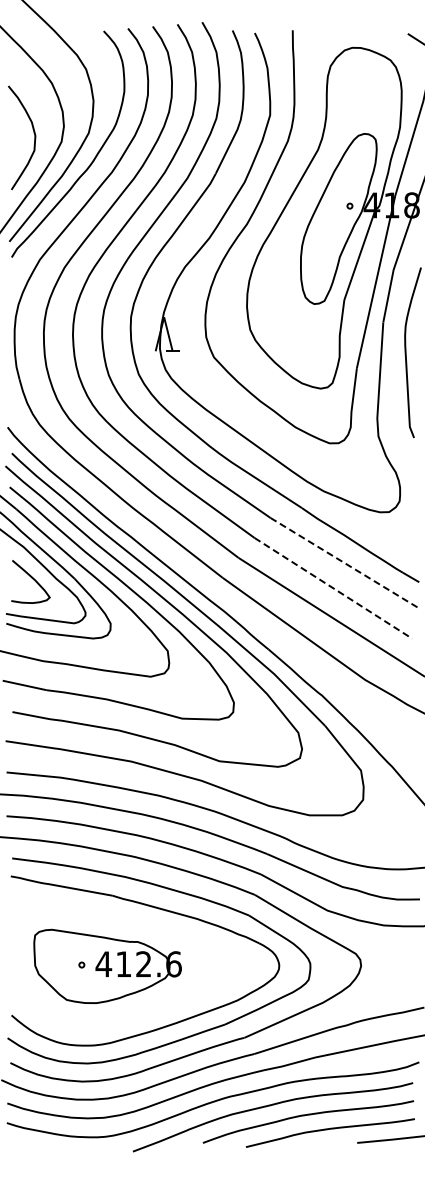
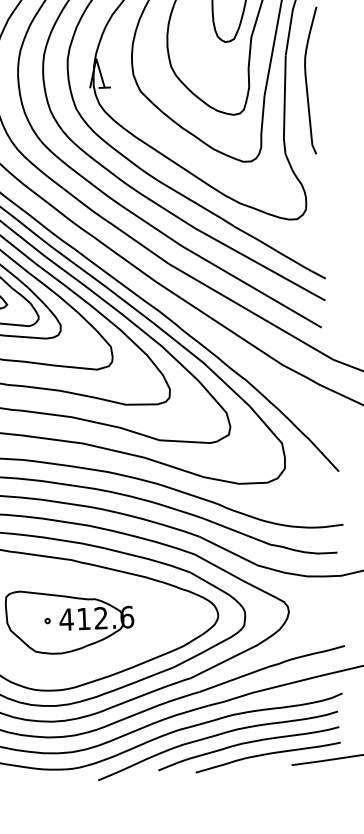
line: (344, 563) -> (260, 265), dashed -> solid
line: (333, 588) -> (251, 287), dashed -> solid

